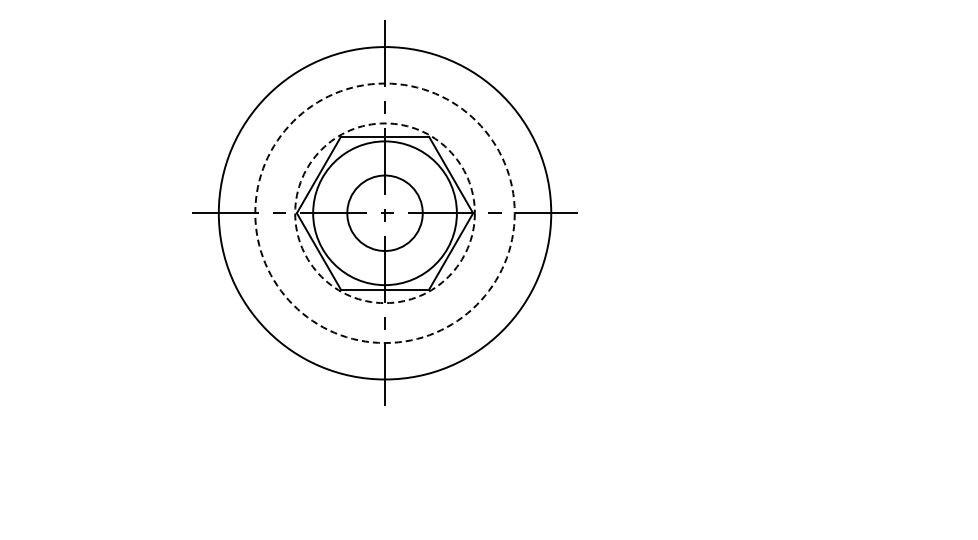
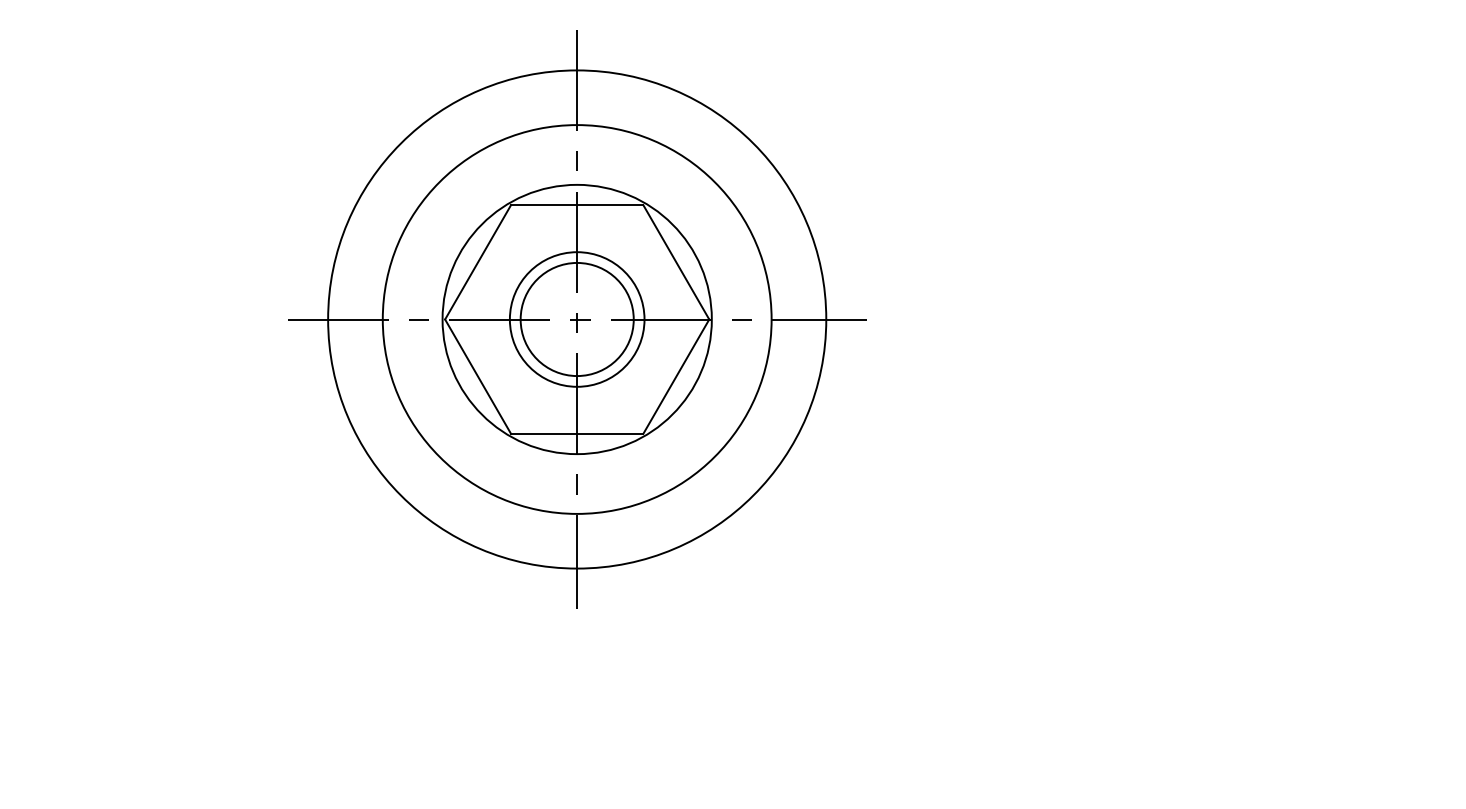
circle: (384, 213) -> (576, 319), dashed -> solid
circle: (384, 213) -> (576, 319), dashed -> solid
circle: (384, 213) -> (576, 319), size x0.62

